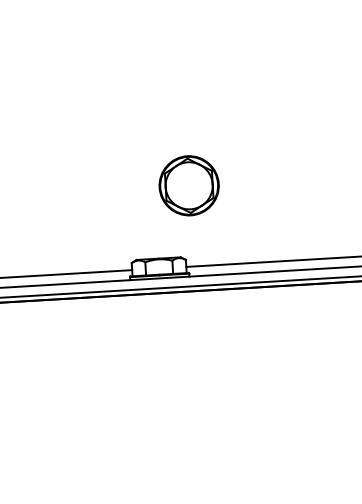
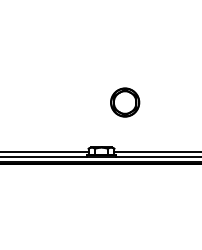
part: (189, 185) -> (125, 102), moved

